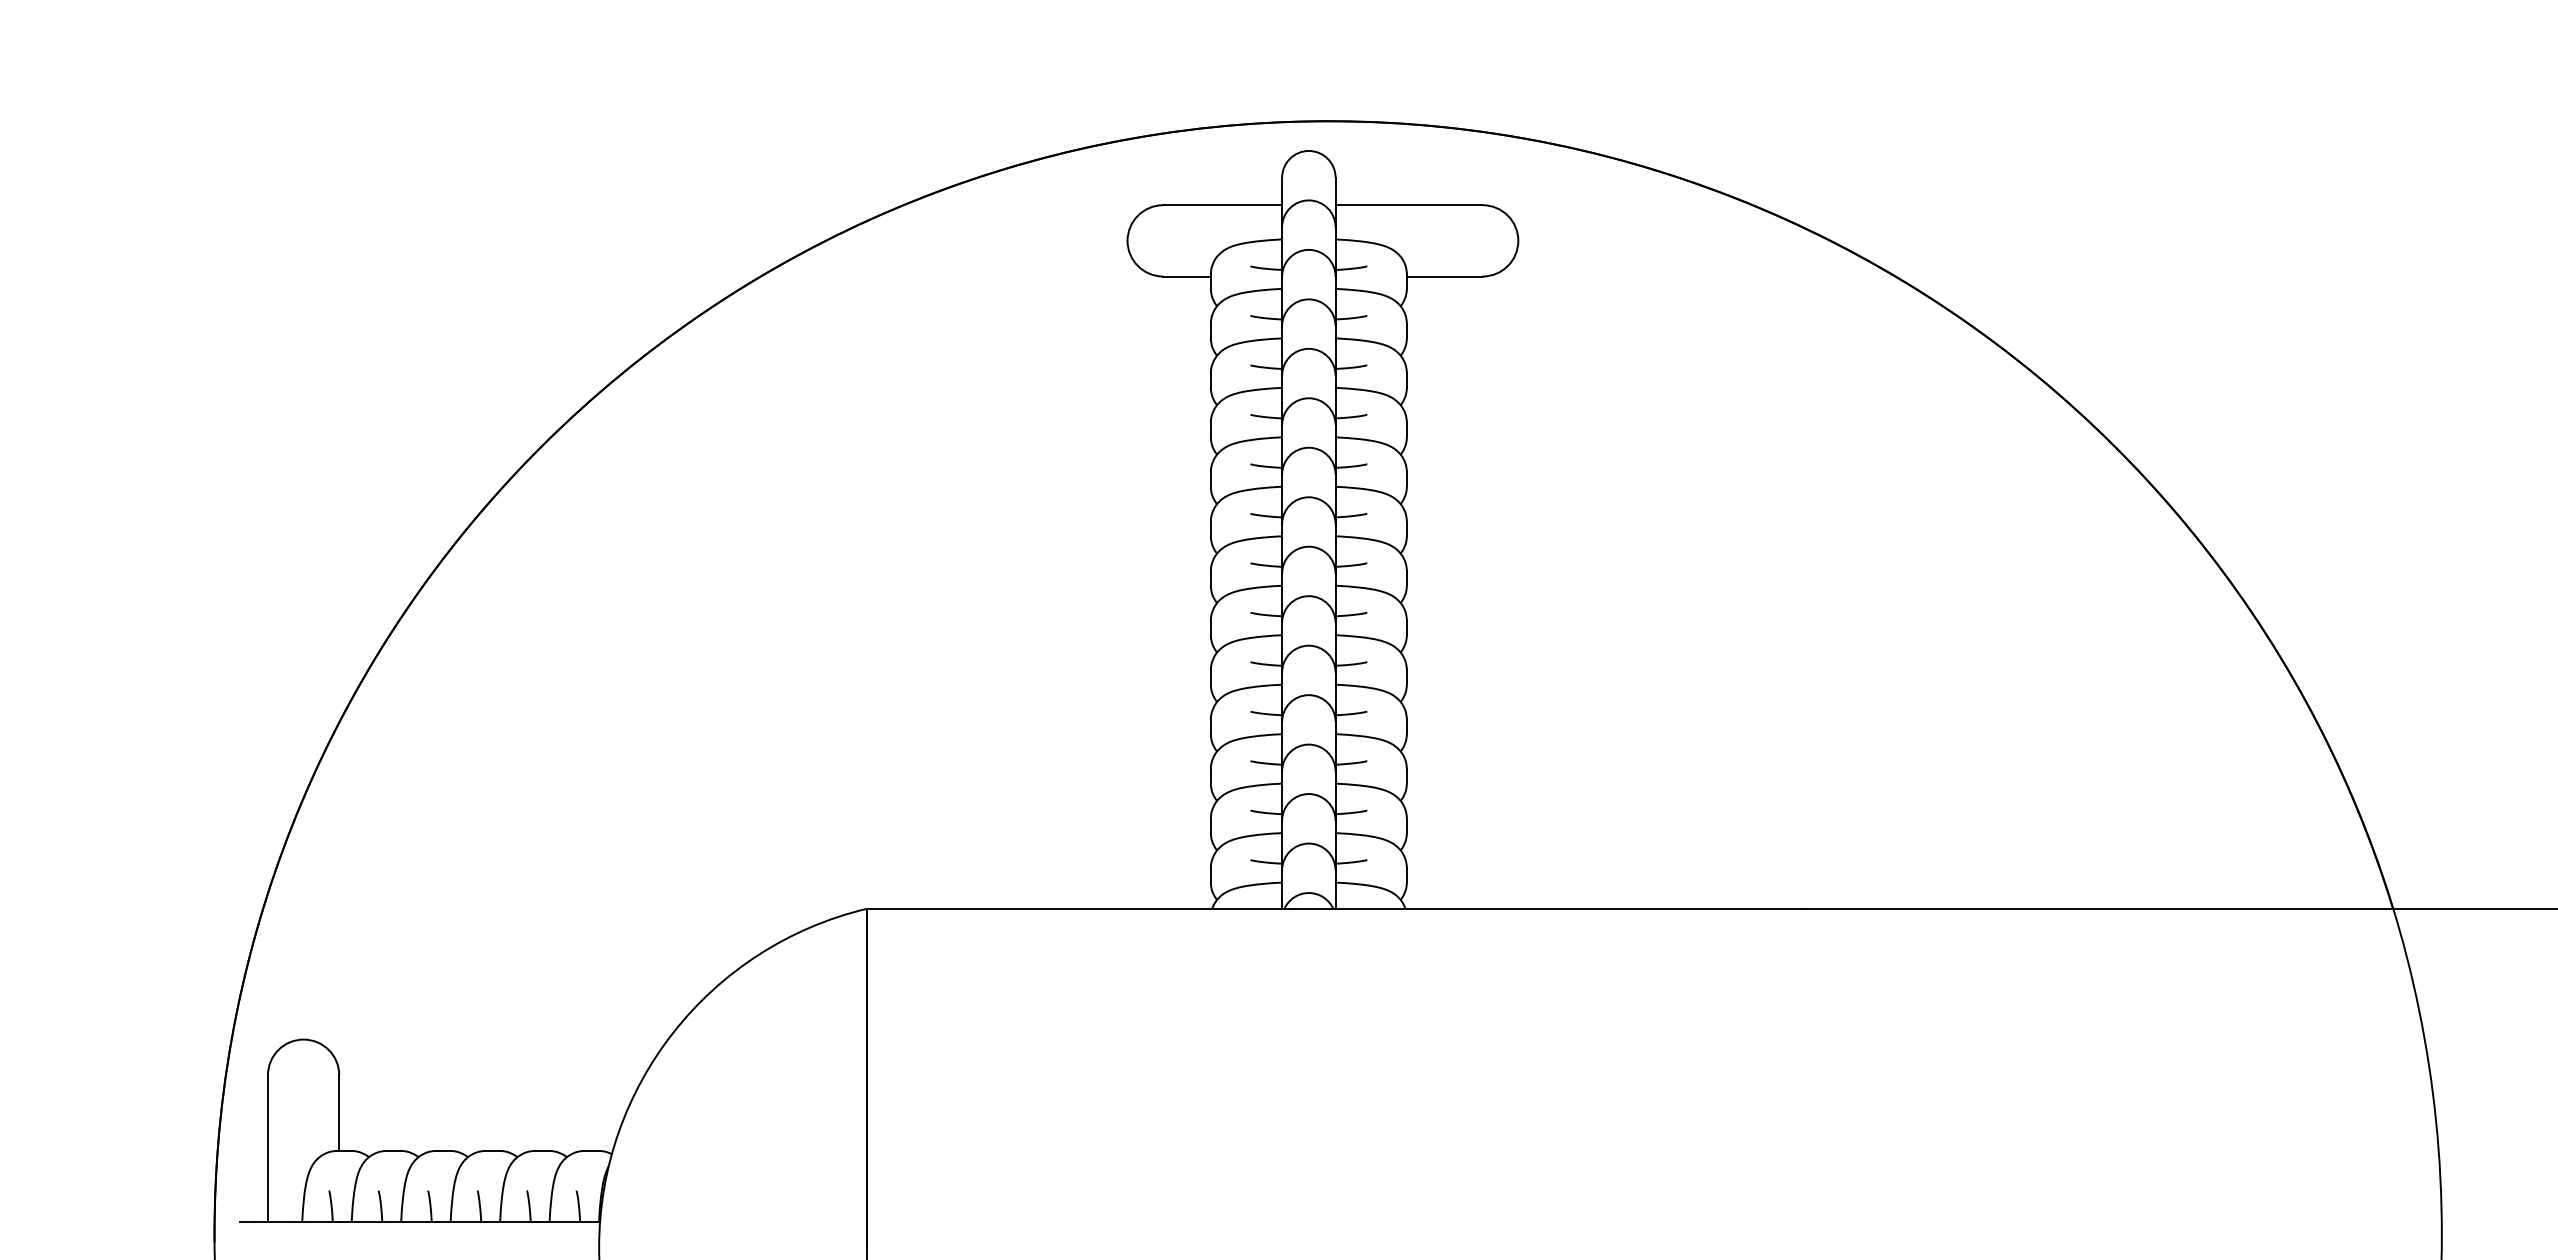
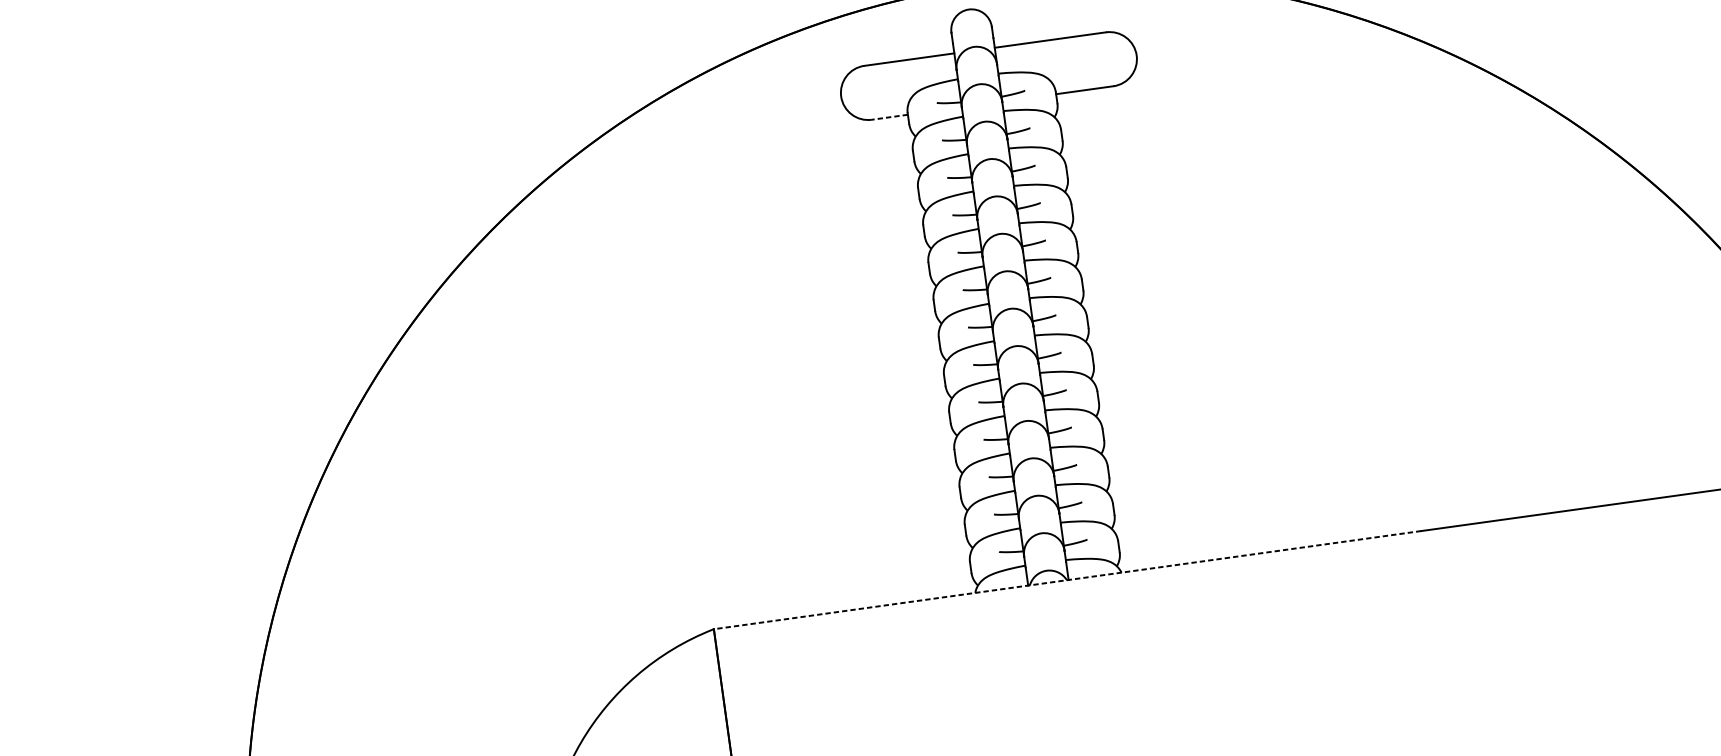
line: (1187, 276) -> (890, 117), solid -> dashed
line: (1334, 908) -> (1067, 579), solid -> dashed

